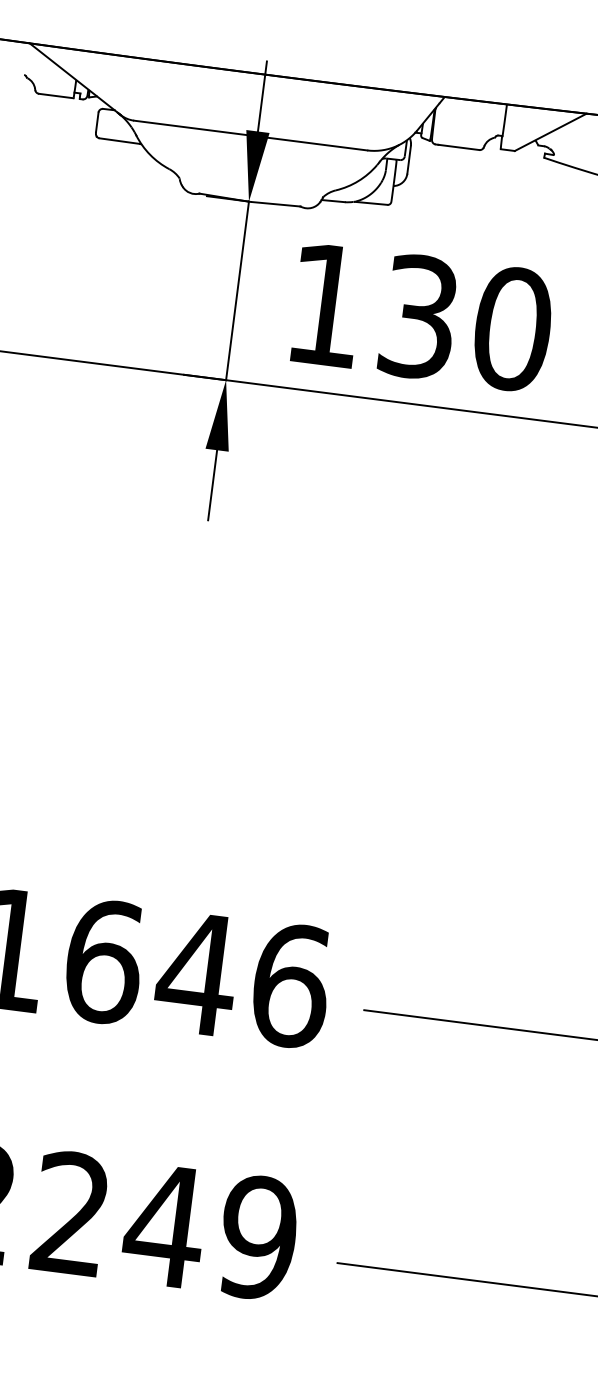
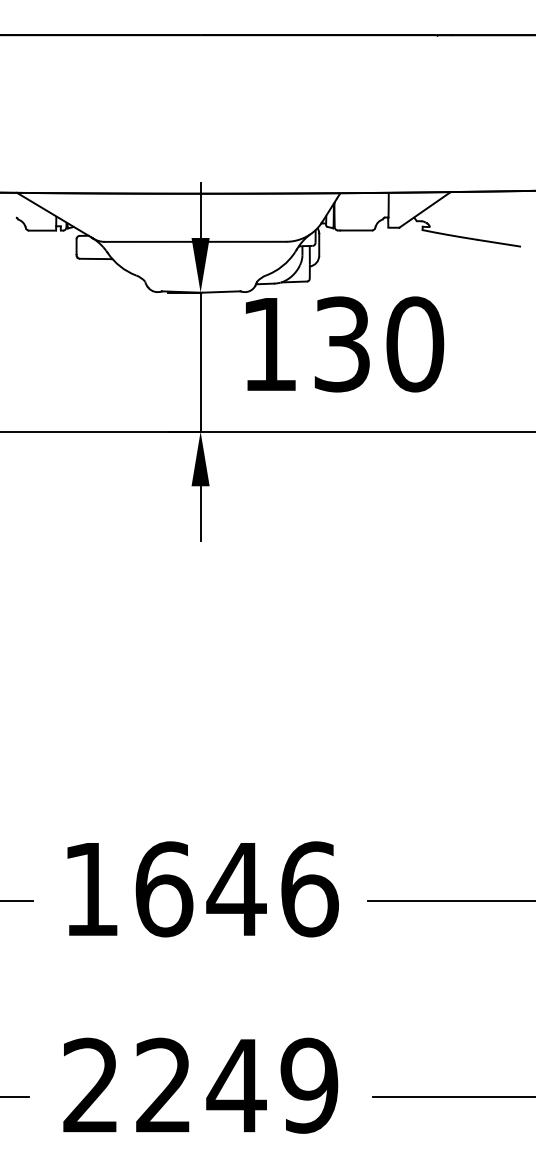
text: (423, 317) -> (345, 344), moved

